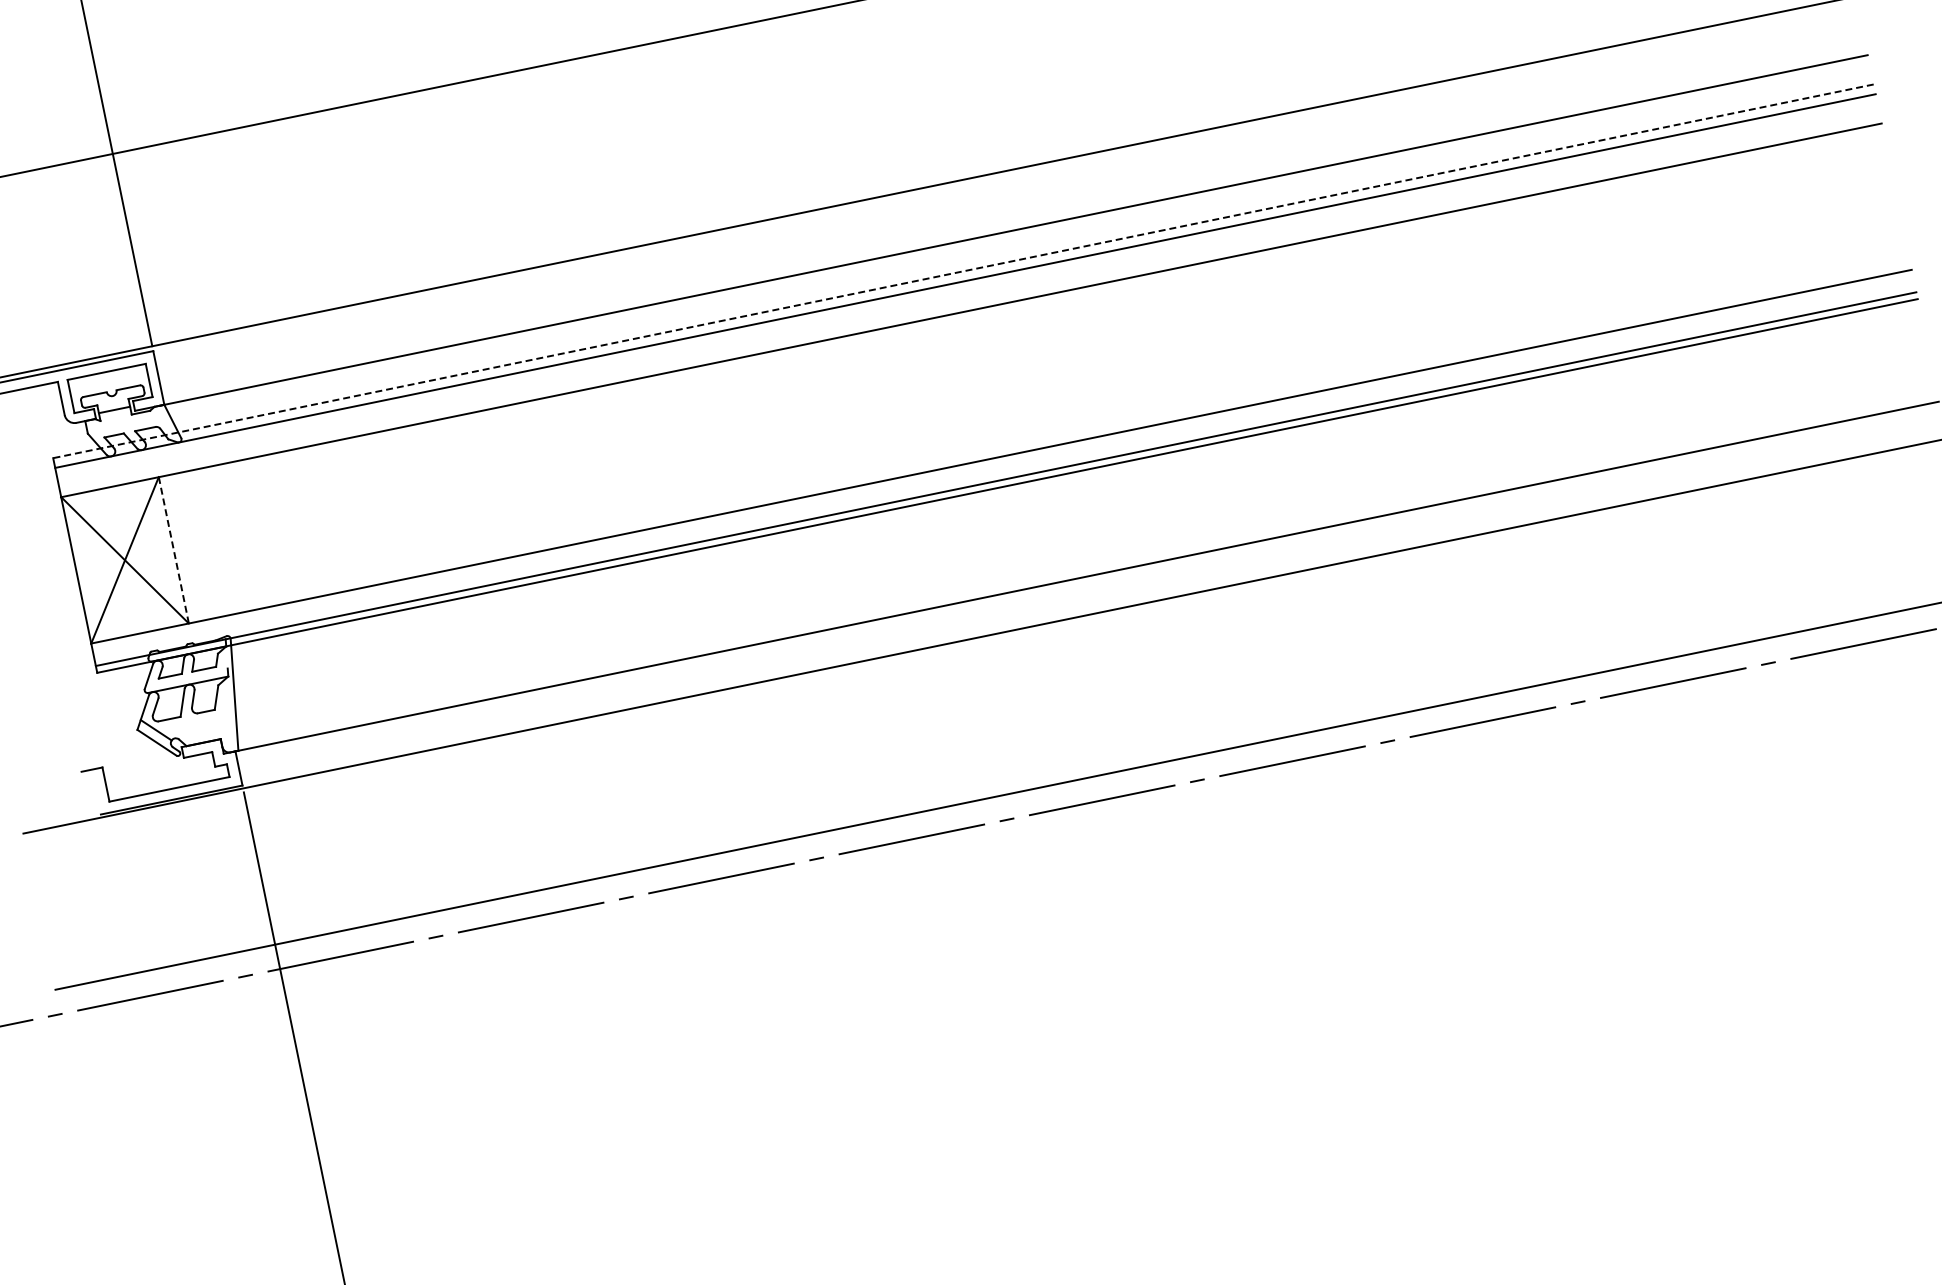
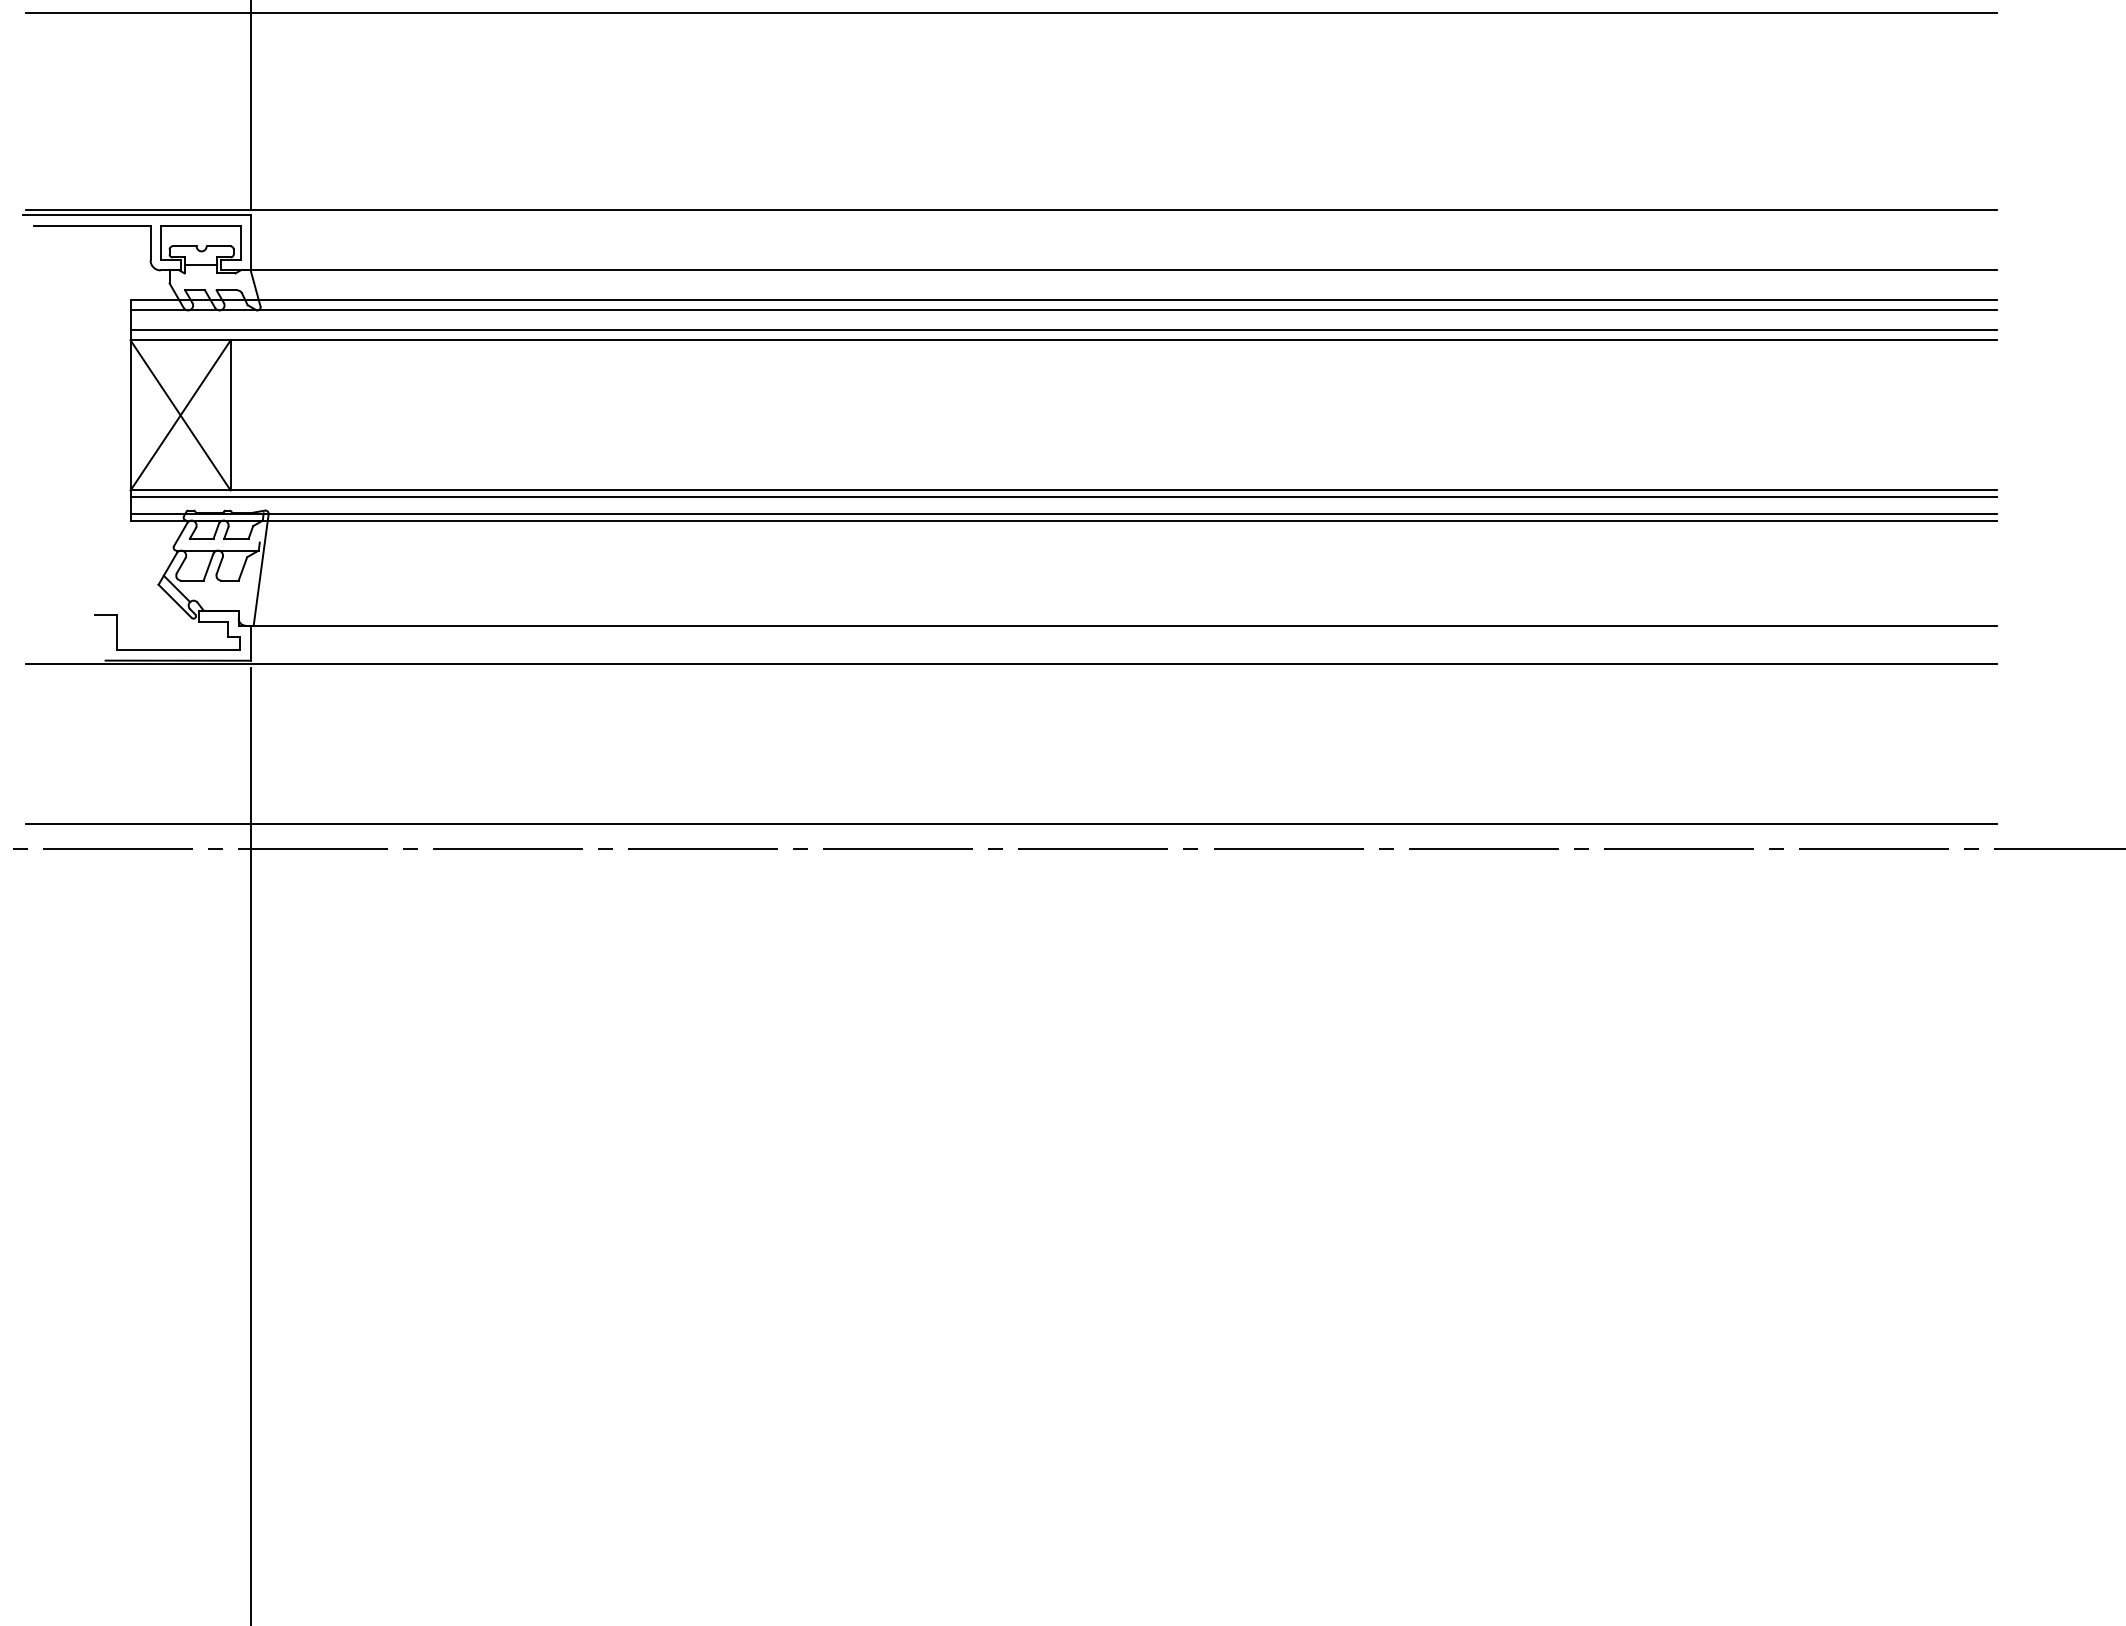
line: (963, 271) -> (1063, 300), dashed -> solid
line: (969, 300) -> (1063, 330), added
line: (1002, 463) -> (1063, 497), added
line: (173, 550) -> (230, 415), dashed -> solid

